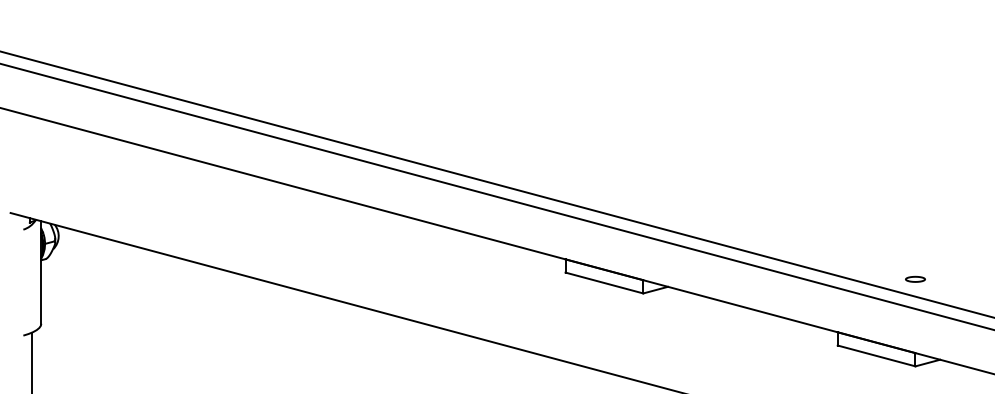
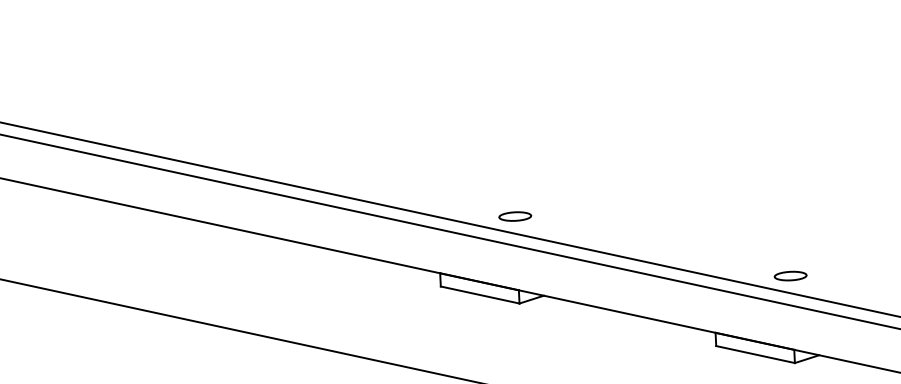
part: (643, 206) -> (515, 216), added
part: (915, 279) -> (790, 276), size x1.67

